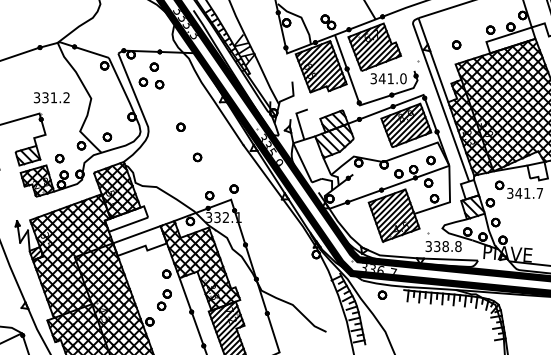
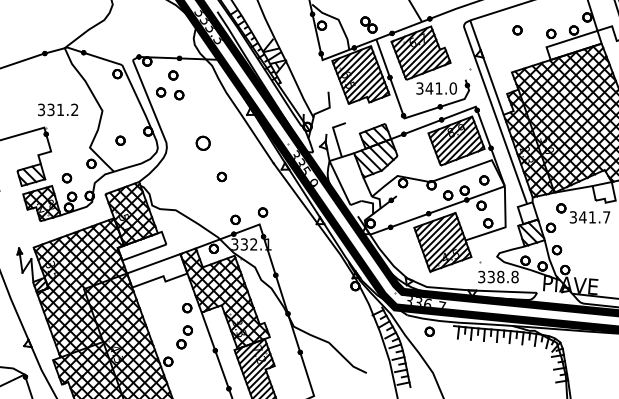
part: (456, 44) -> (517, 29), moved
part: (180, 126) -> (202, 142), size x1.6
part: (107, 136) -> (120, 139), moved

